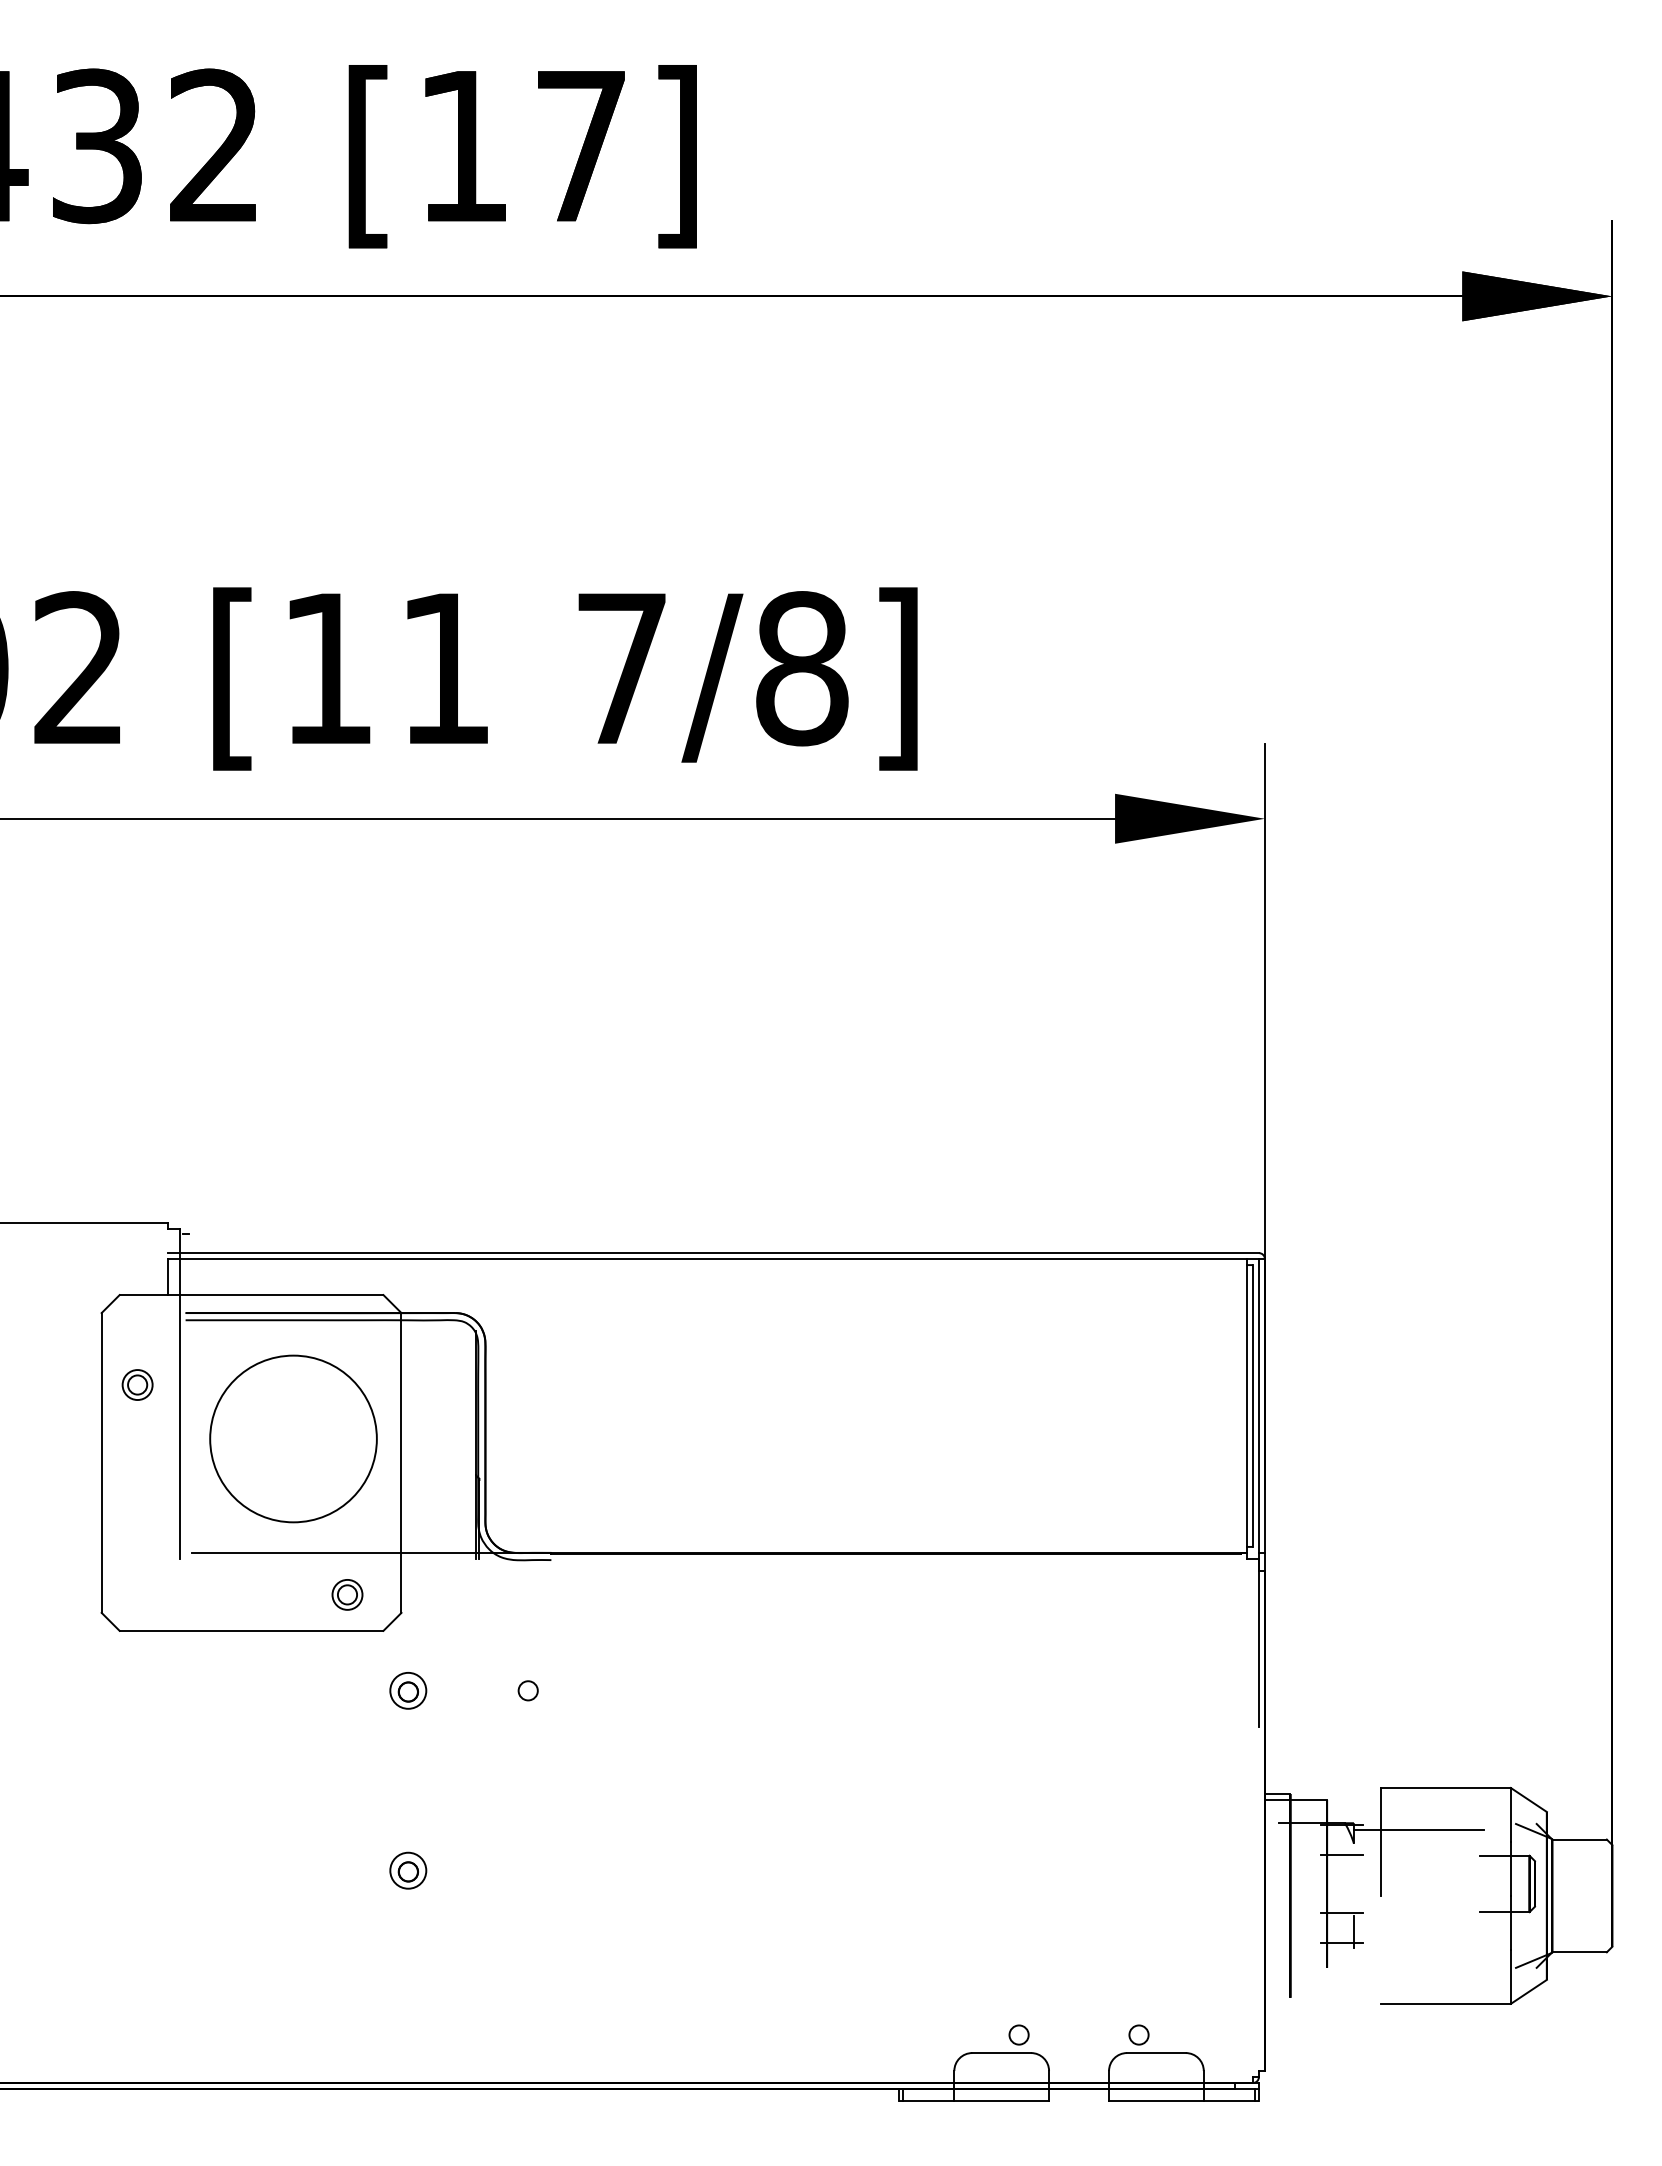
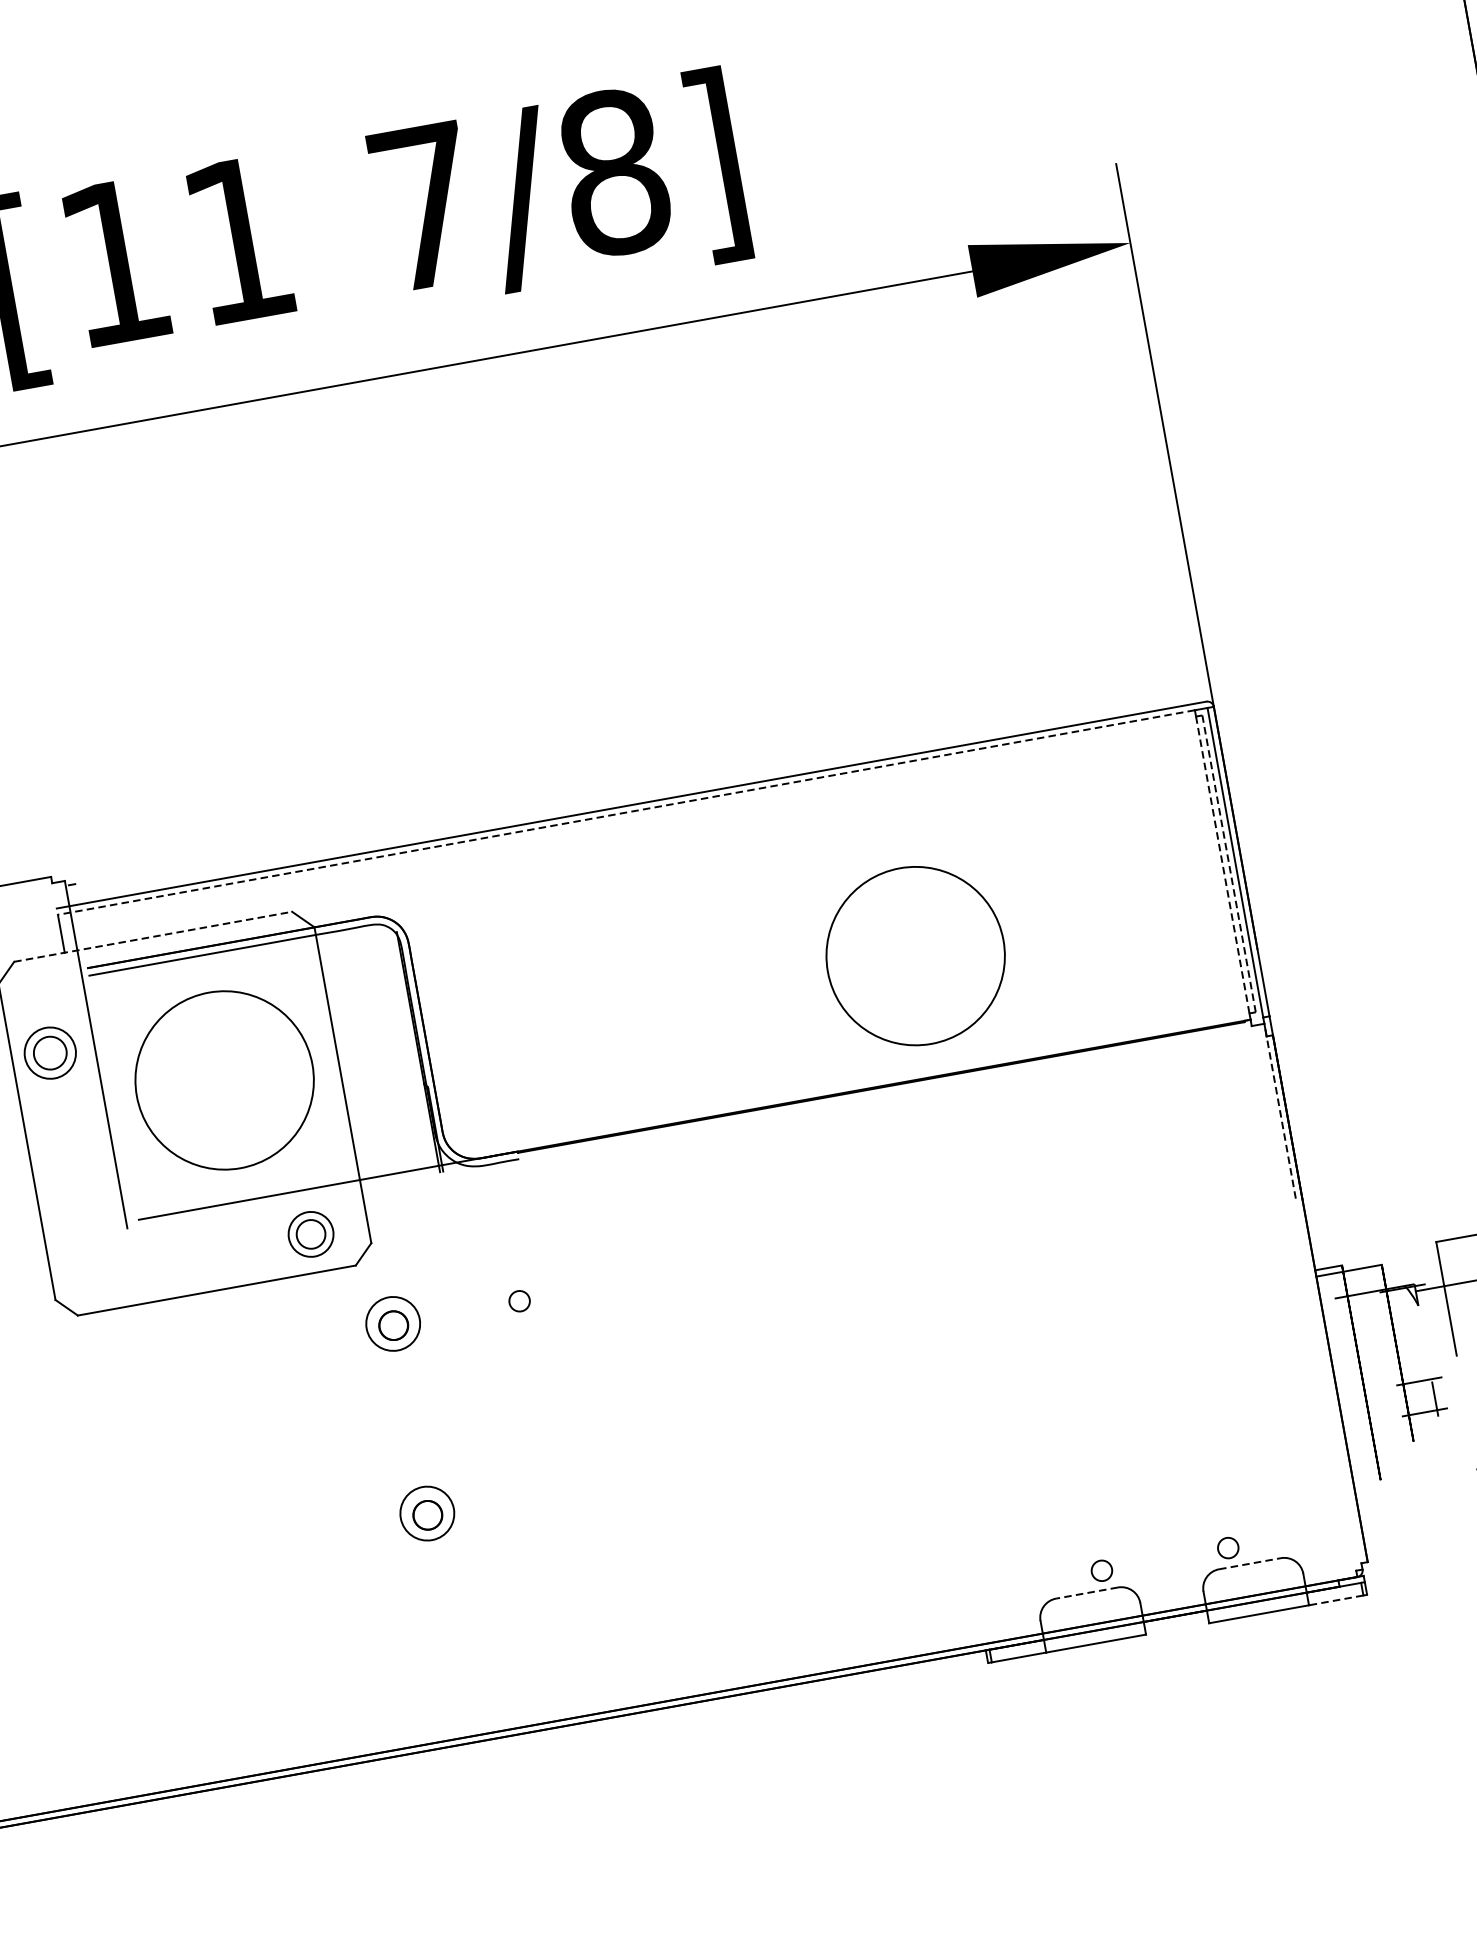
line: (707, 1259) -> (626, 812), solid -> dashed
line: (251, 1295) -> (153, 937), solid -> dashed
part: (137, 1384) -> (49, 1052), size x1.6
line: (1246, 1406) -> (1222, 865), solid -> dashed
line: (1252, 1406) -> (1228, 864), solid -> dashed
circle: (949, 1438) -> (915, 955), added
part: (347, 1594) -> (310, 1234), size x1.4
line: (1258, 1639) -> (1279, 1108), solid -> dashed
part: (408, 1690) -> (393, 1323), size x1.4
line: (1342, 1854) -> (1408, 1319), removed
part: (408, 1870) -> (427, 1513), size x1.4
line: (1001, 2053) -> (1086, 1593), solid -> dashed
line: (1156, 2053) -> (1250, 1564), solid -> dashed
line: (1229, 2101) -> (1336, 1600), solid -> dashed

